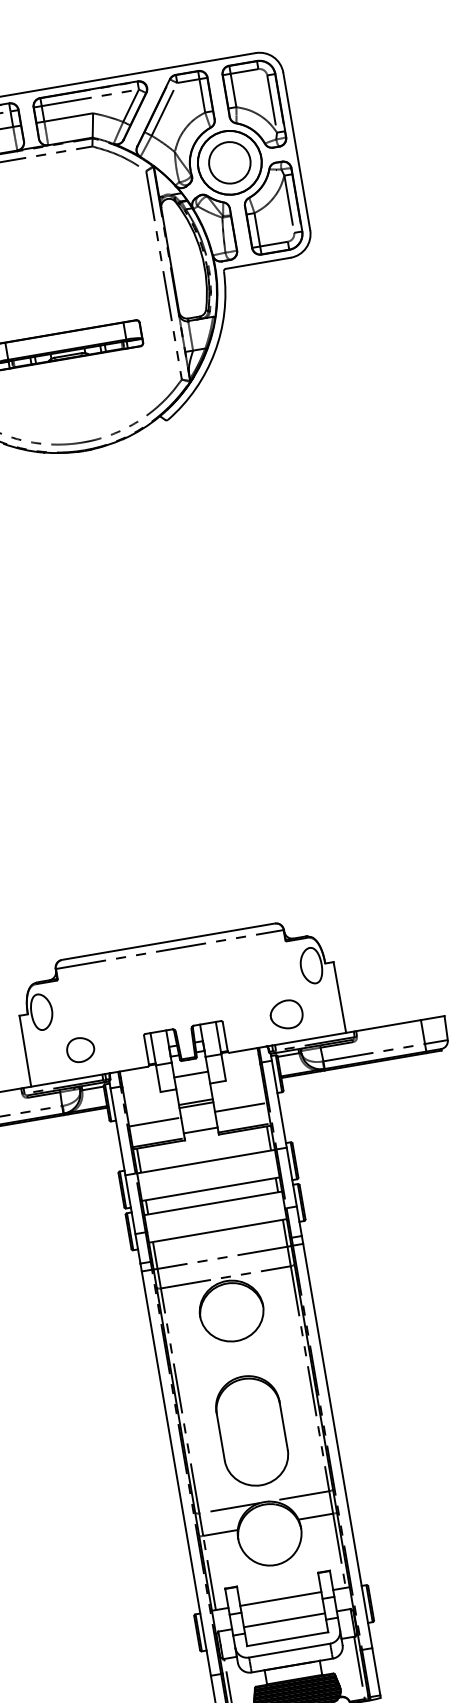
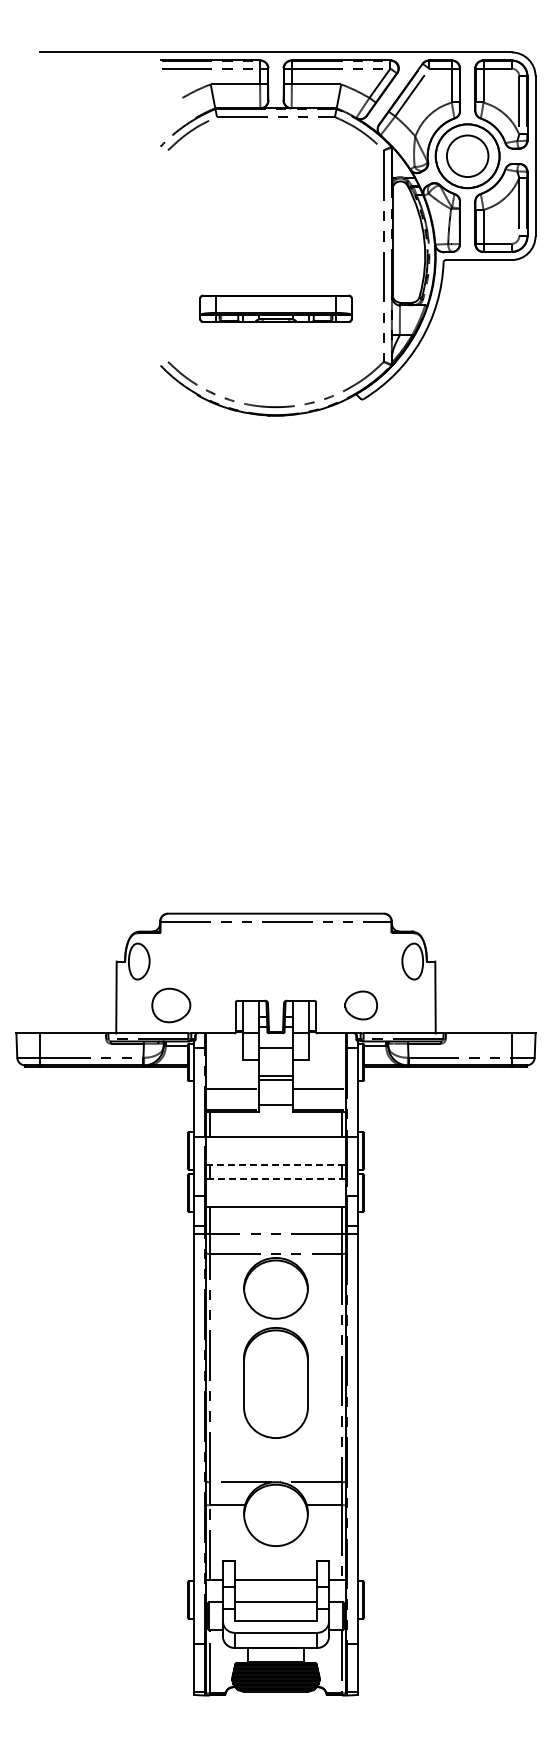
part: (286, 1014) -> (360, 1005), moved
part: (79, 1050) -> (170, 1005), size x1.4
line: (211, 1188) -> (276, 1164), solid -> dashed
line: (213, 1203) -> (276, 1179), solid -> dashed
part: (251, 1430) -> (275, 1382), moved

